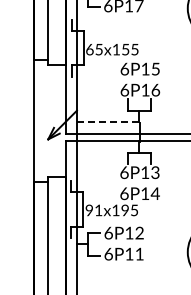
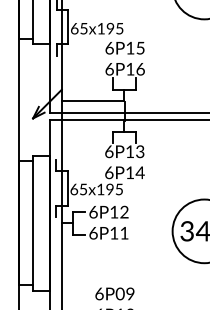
text: (125, 49) -> (110, 28), 65x155 -> 65x195
line: (108, 122) -> (93, 101), dashed -> solid
text: (93, 210) -> (78, 189), 91x195 -> 65x195

